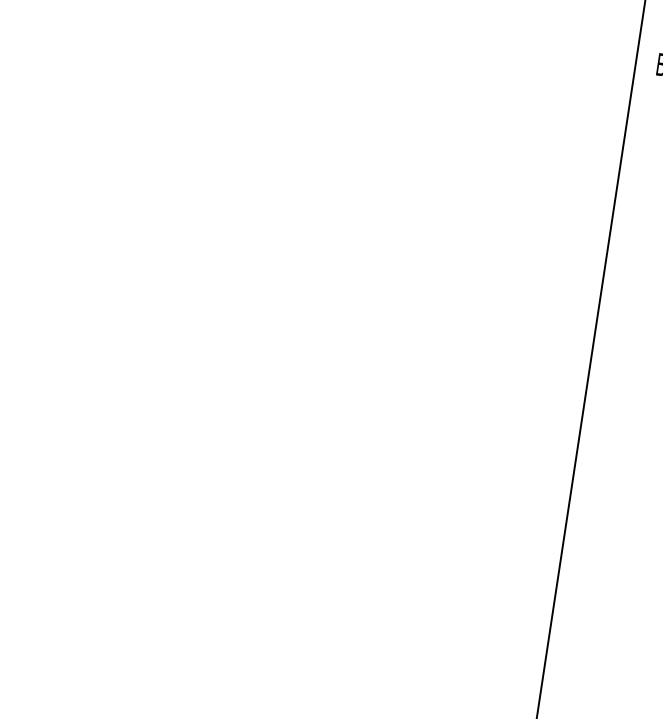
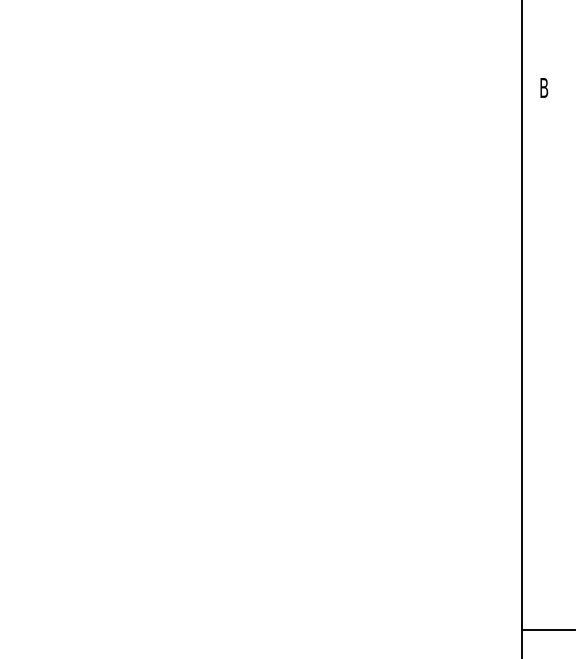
line: (574, 675) -> (548, 629), added

